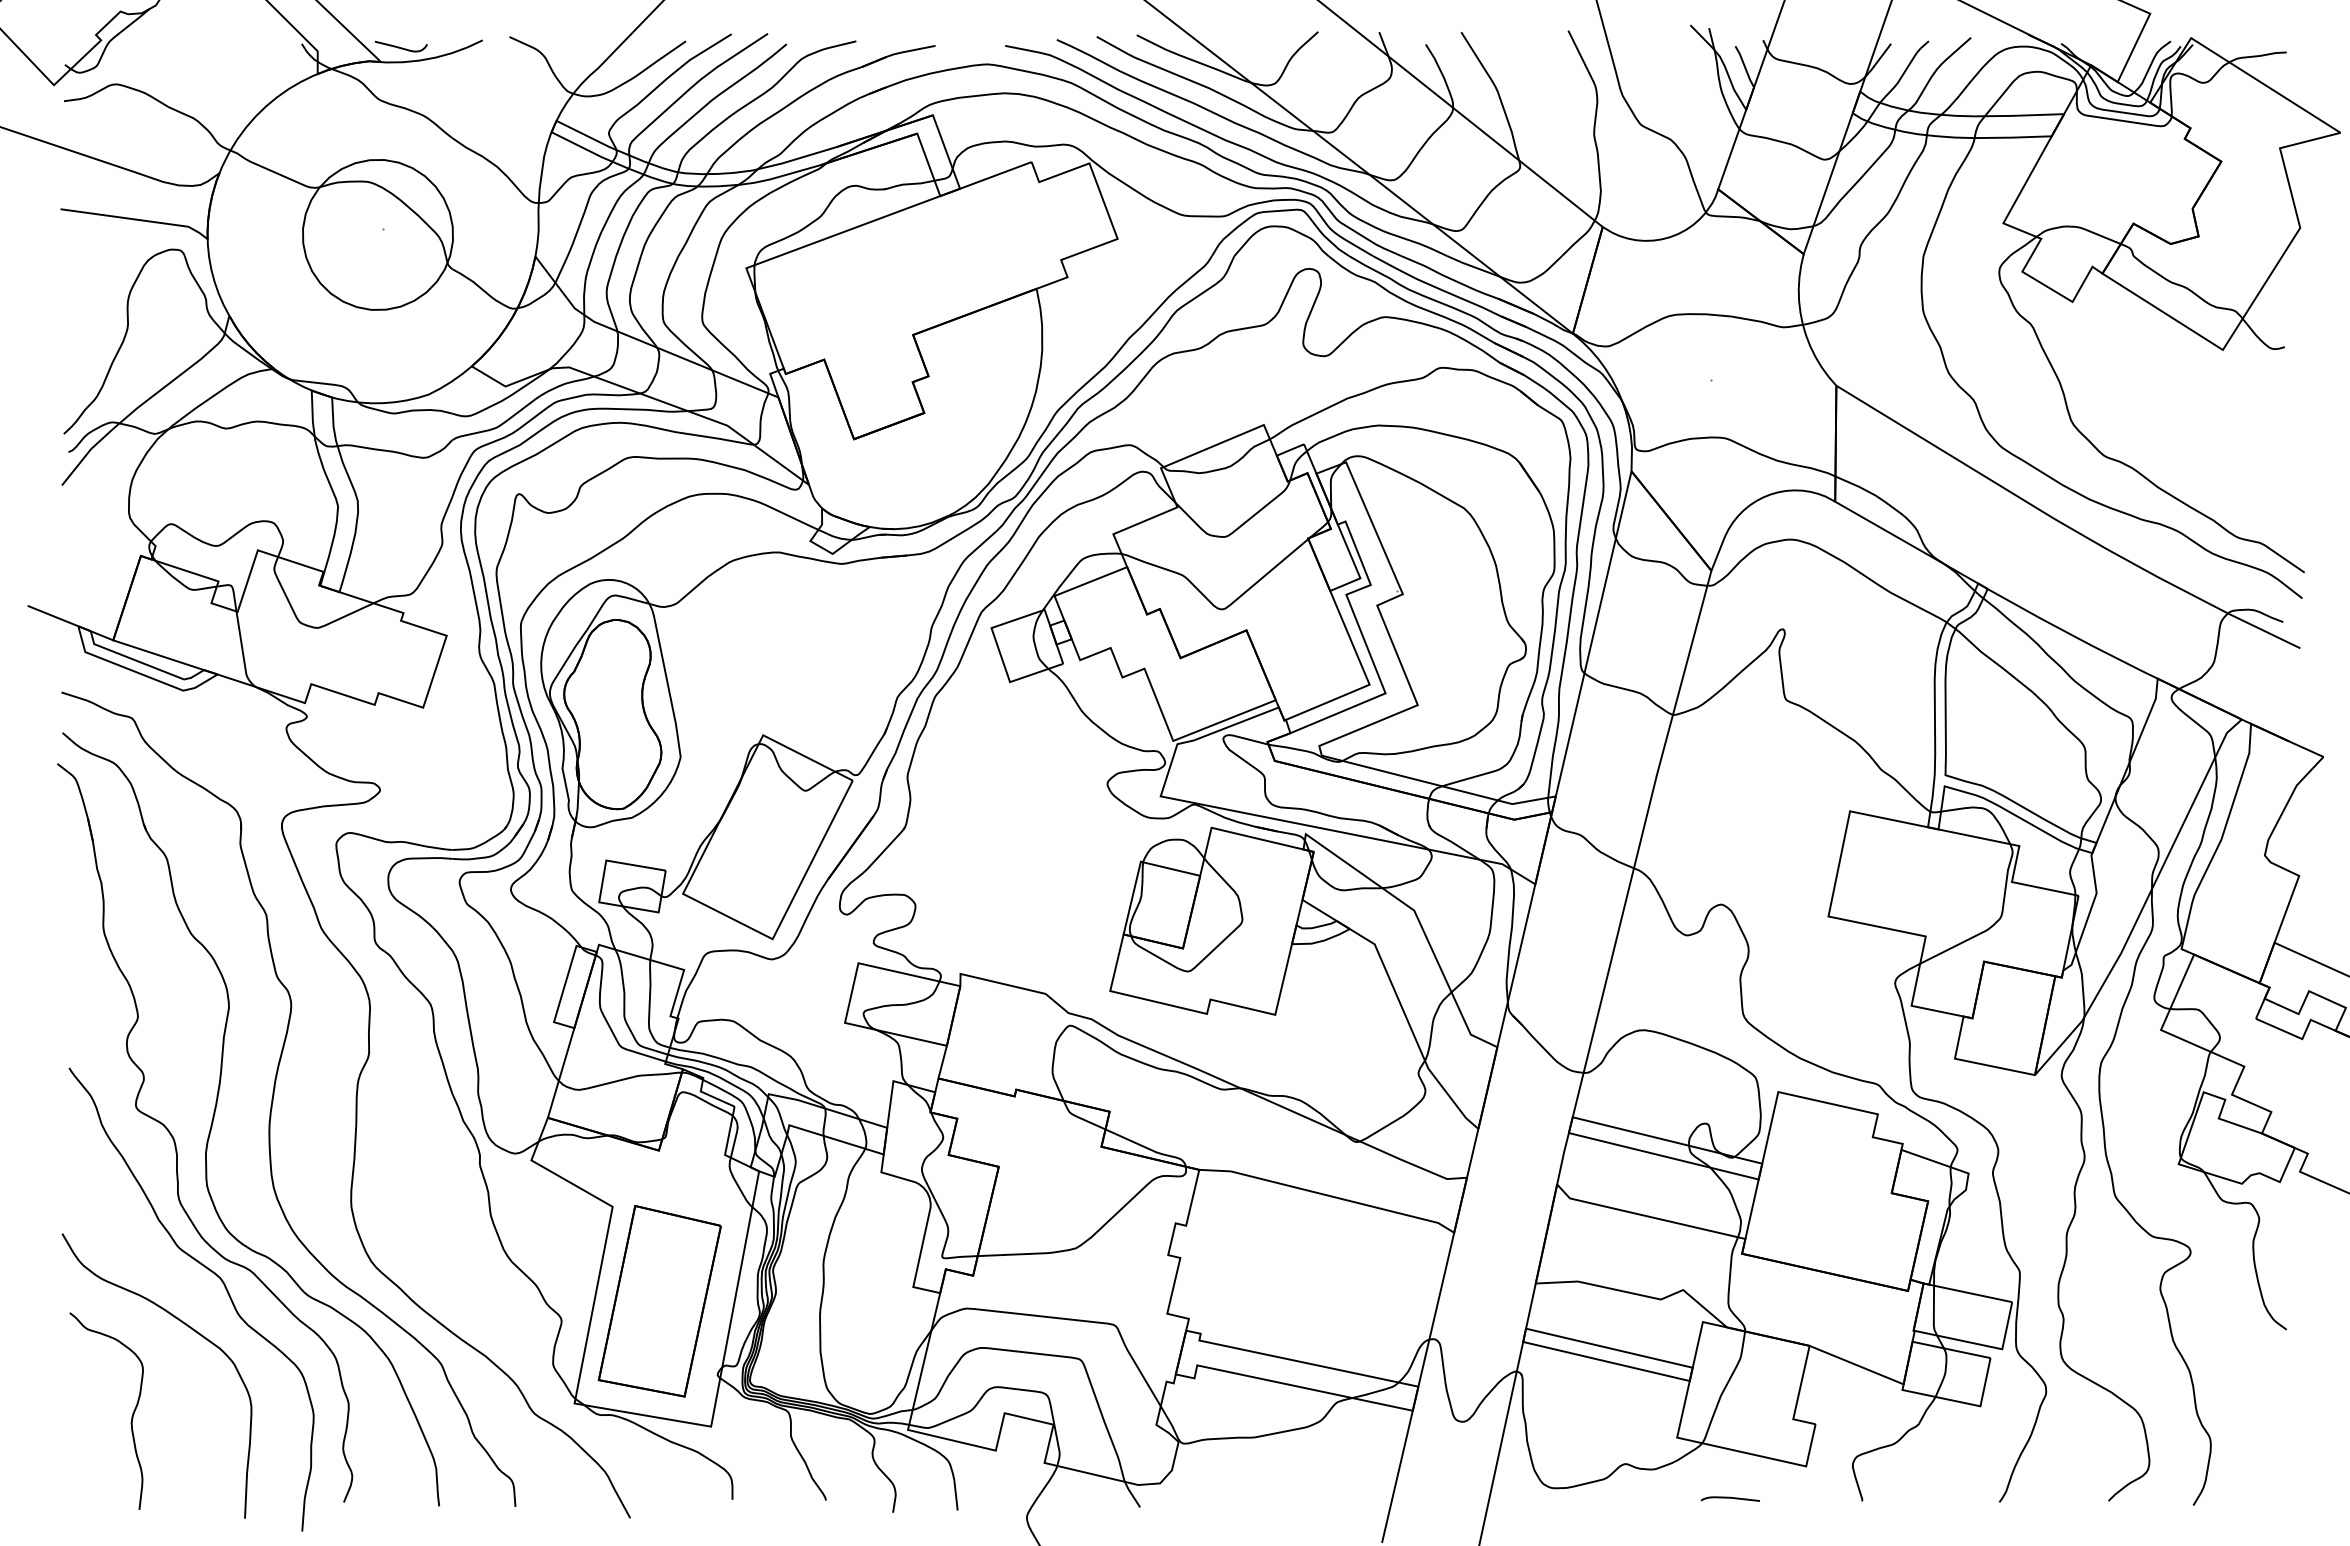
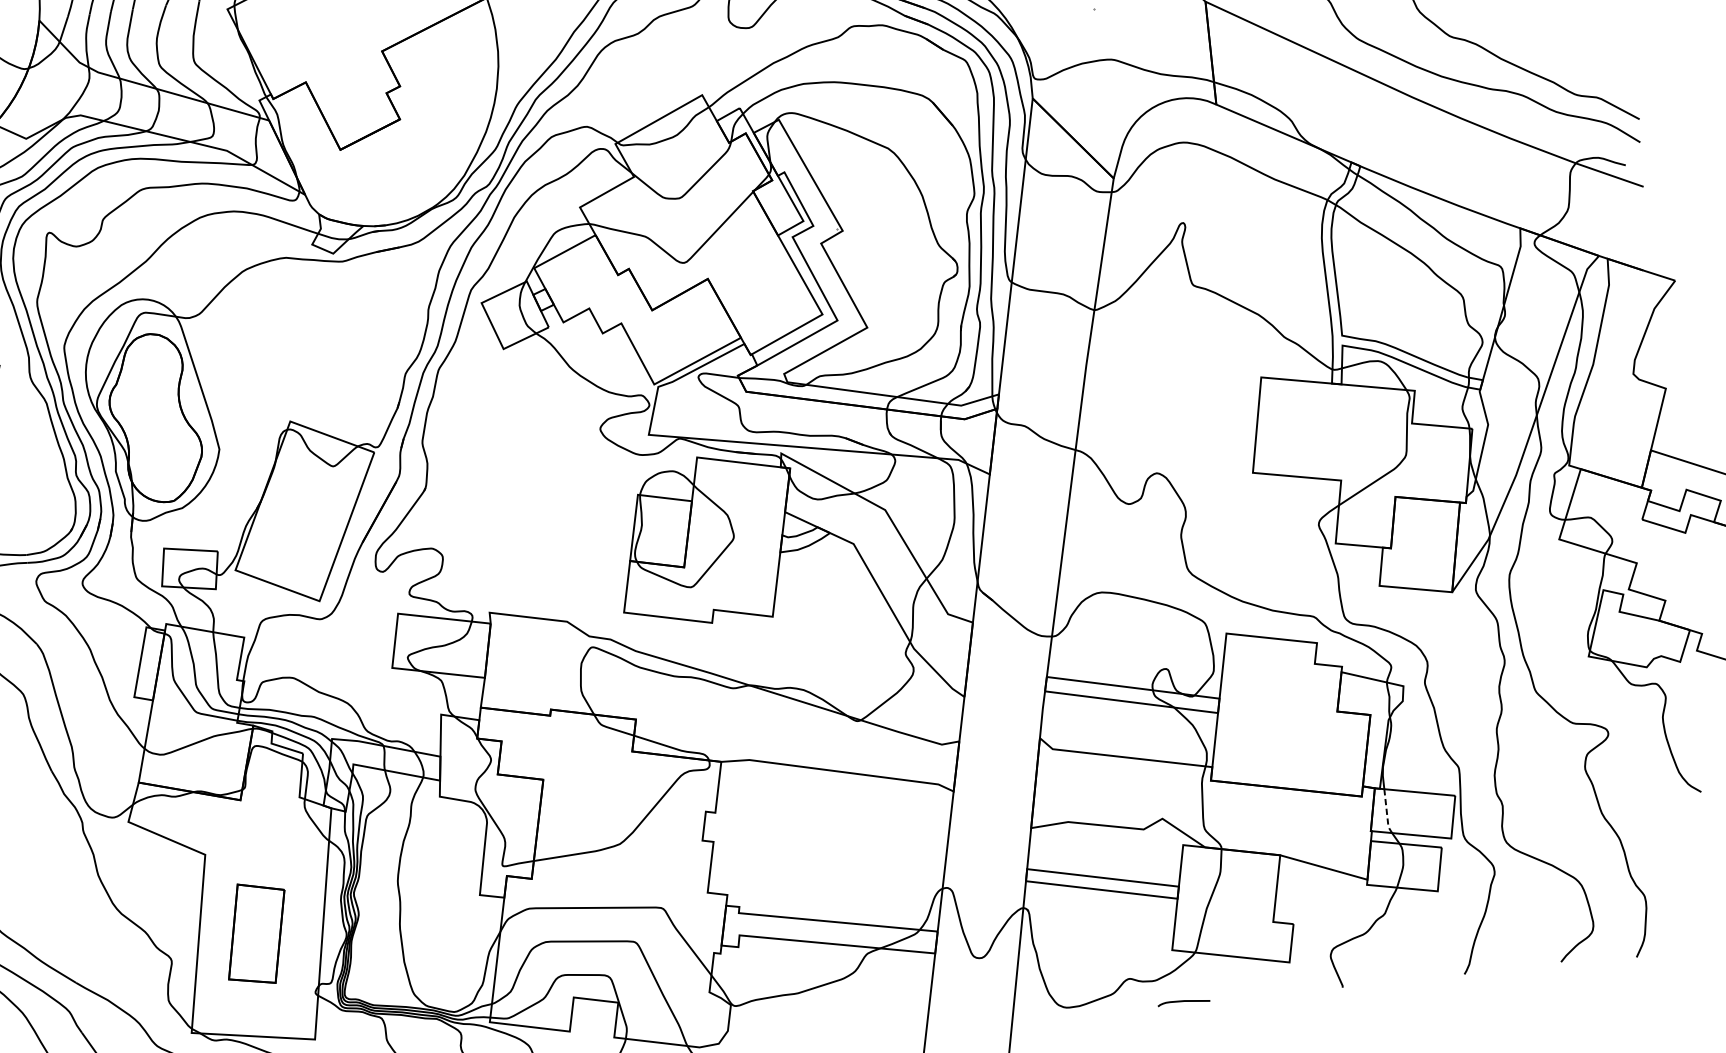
part: (659, 1301) -> (256, 933), size x0.6
line: (1933, 1312) -> (1386, 813), solid -> dashed
curve: (1730, 1498) -> (1183, 1001), moved

